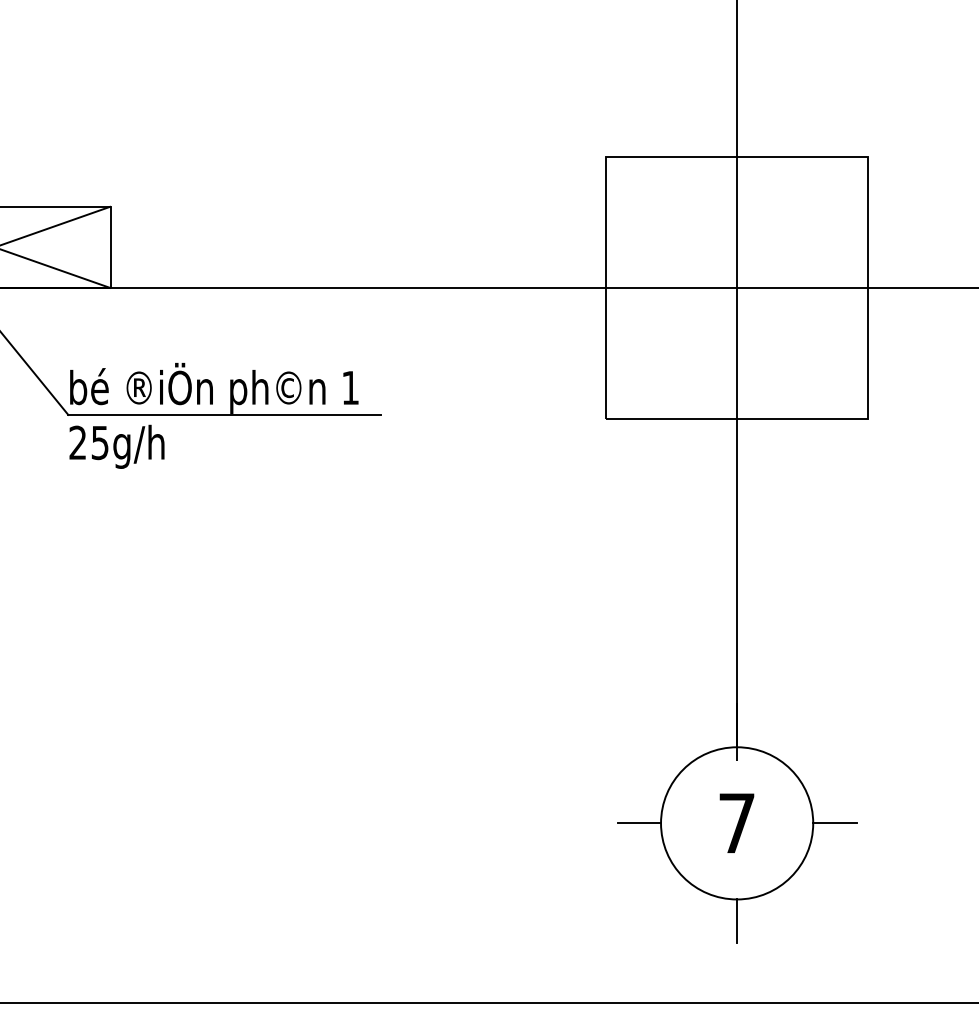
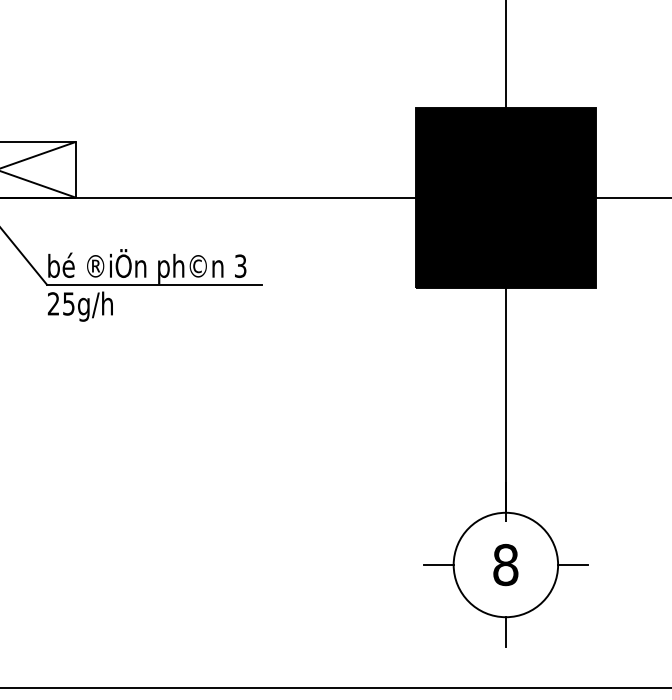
fill: (736, 287) -> (505, 197), added
text: (350, 388) -> (240, 266), 1 -> 3
text: (736, 822) -> (505, 564), 7 -> 8

